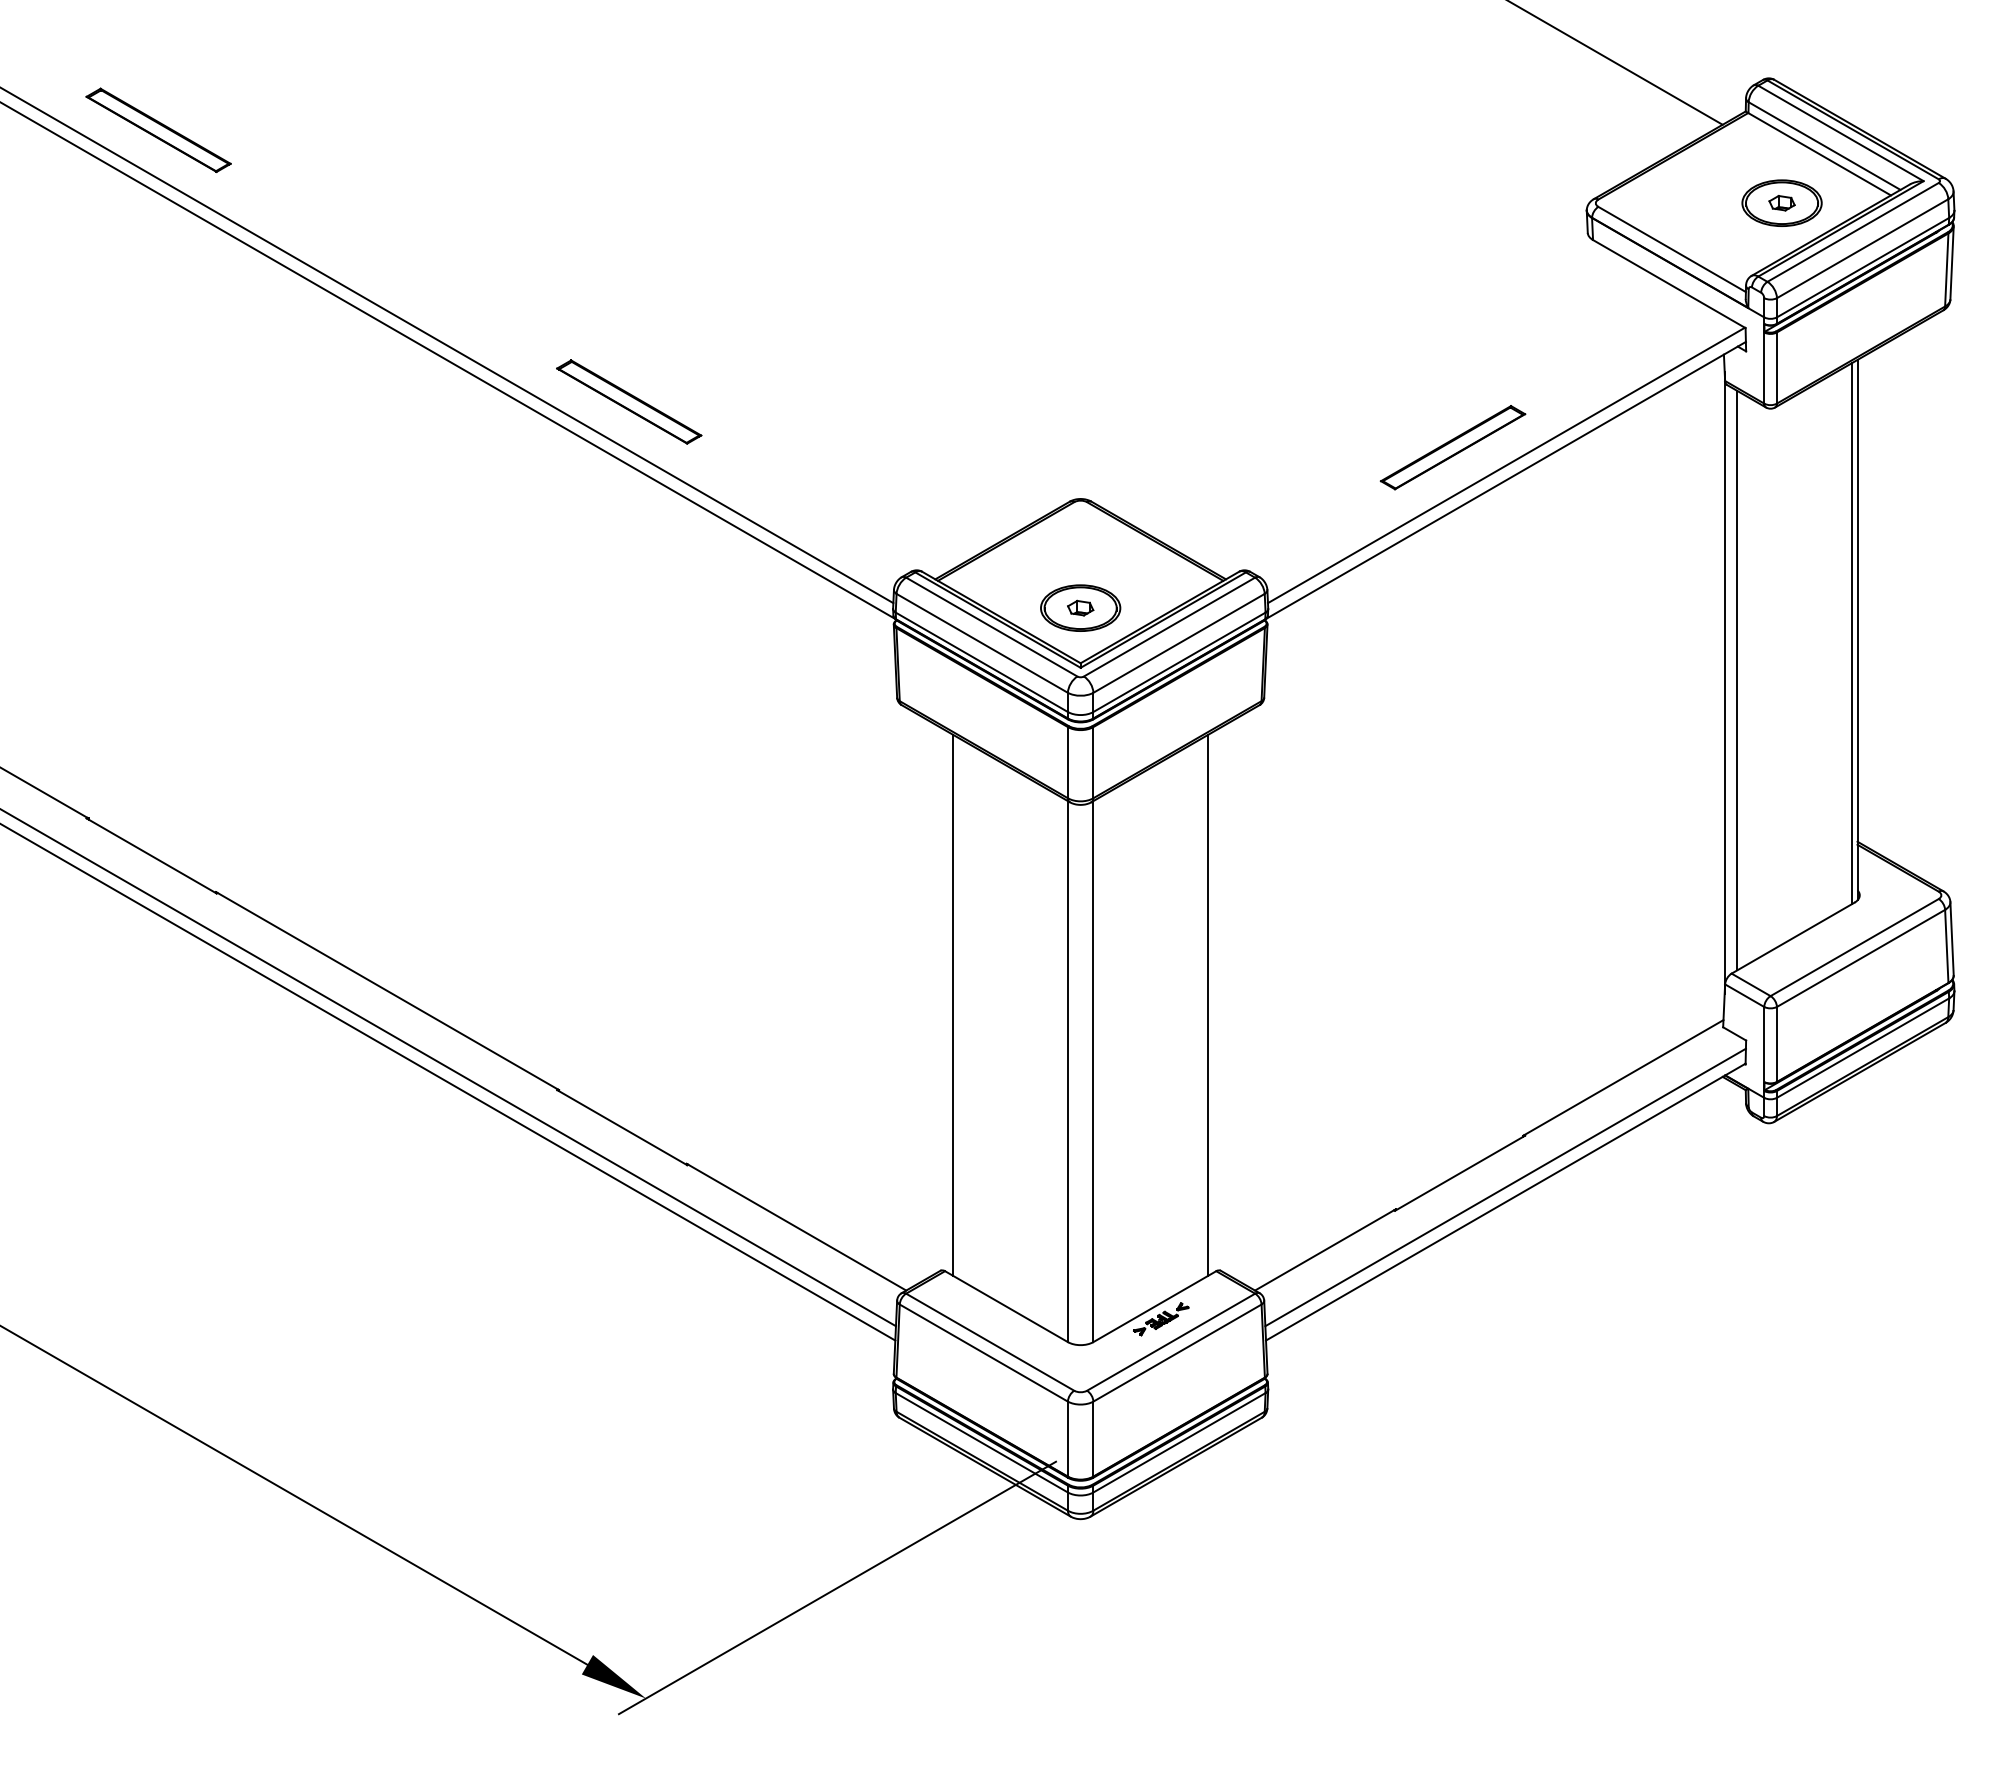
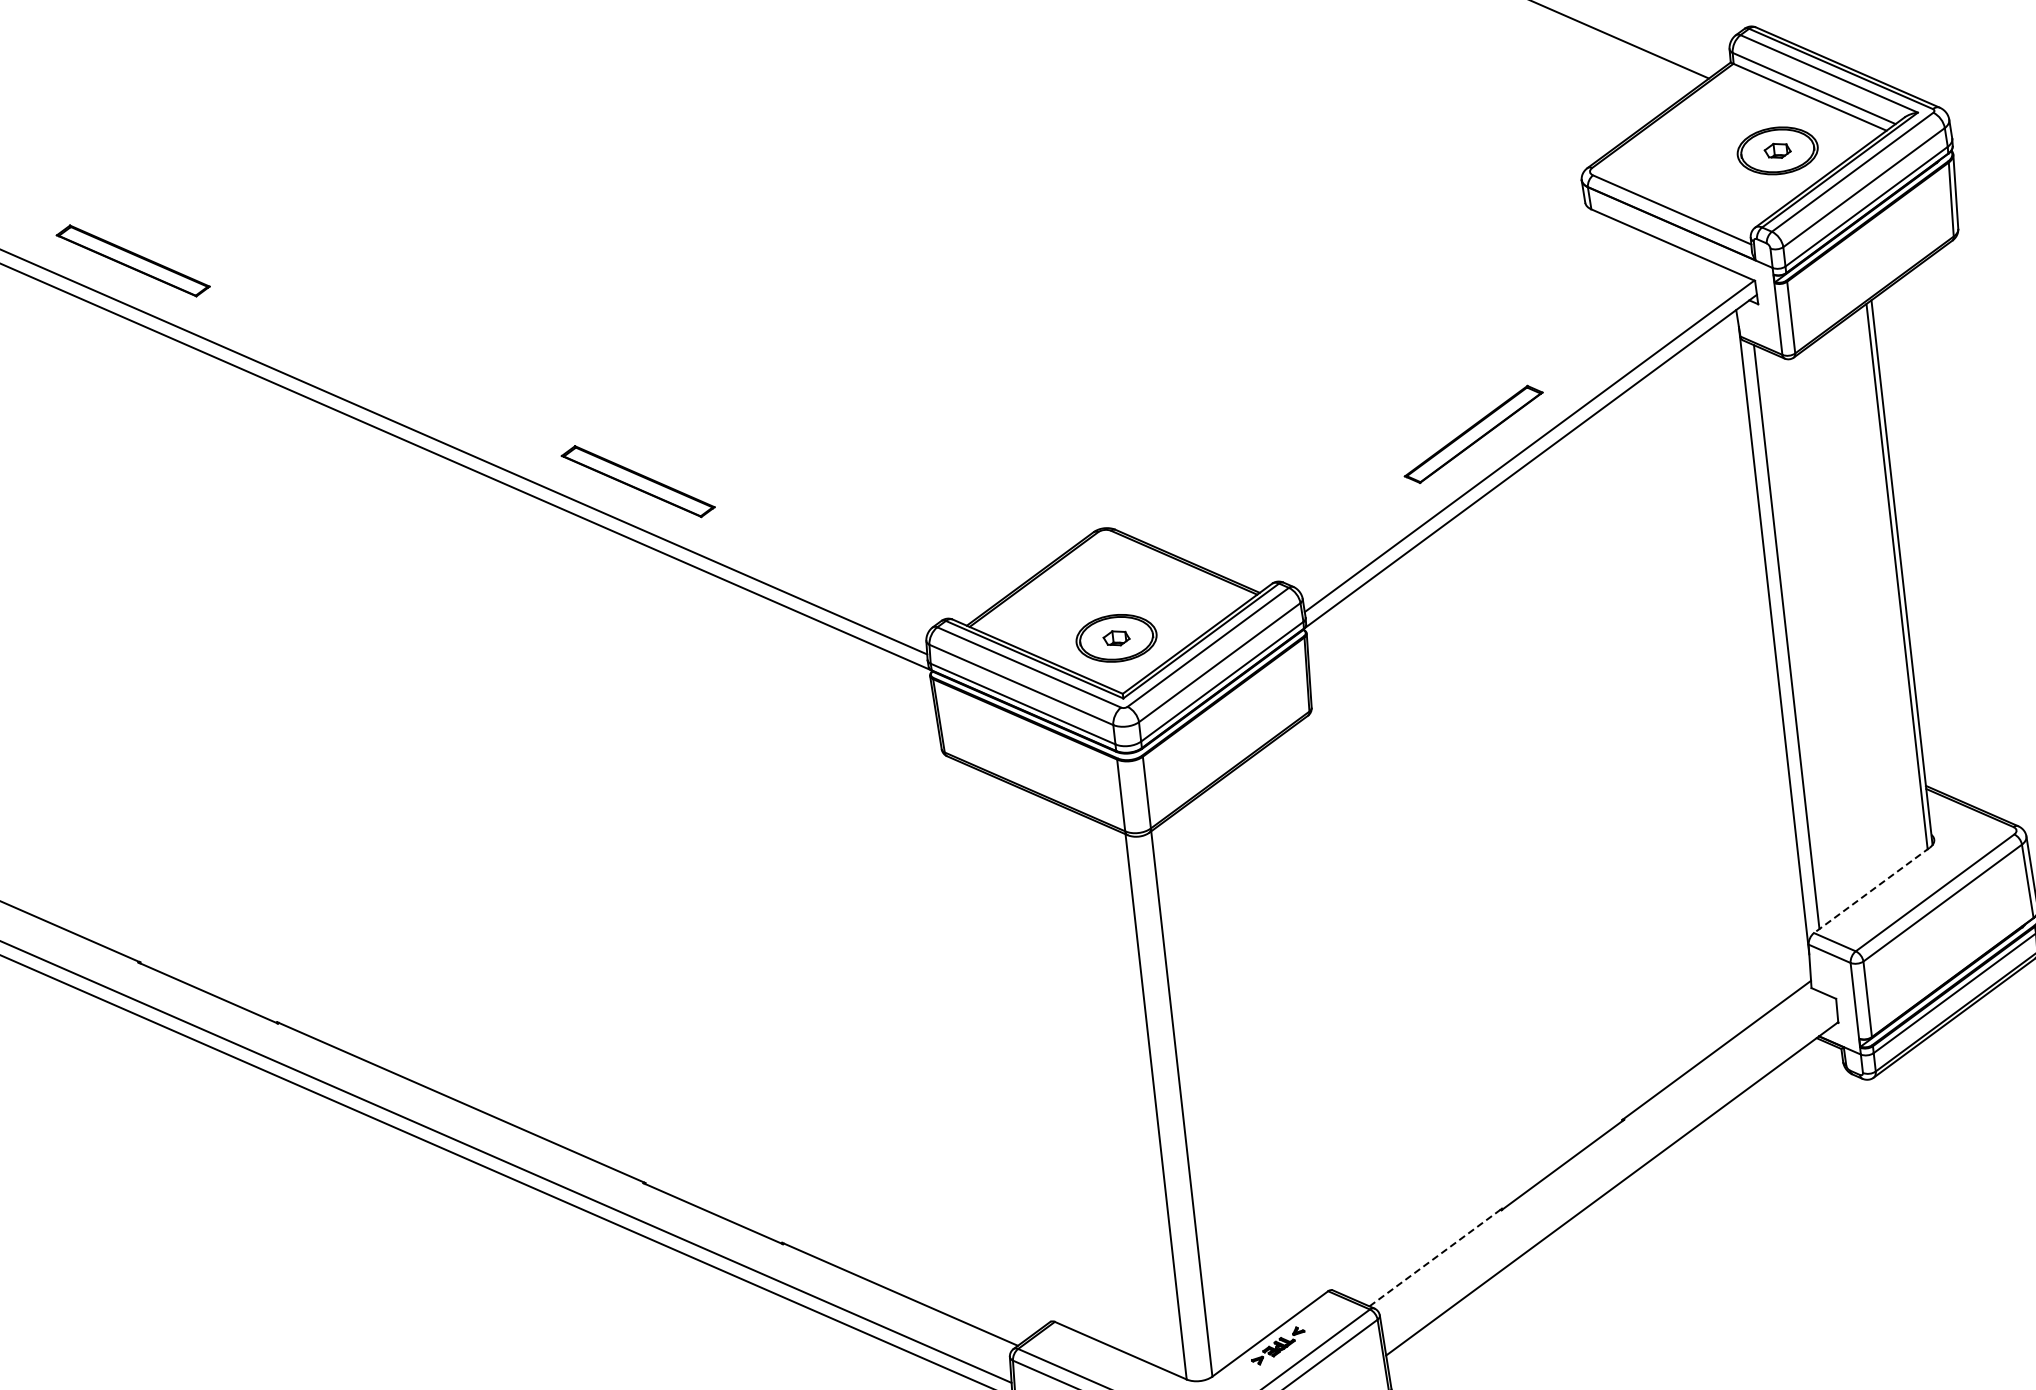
line: (1793, 938) -> (1872, 890), solid -> dashed
line: (953, 1004) -> (1033, 1052), removed
line: (1208, 1004) -> (1290, 1023), removed
line: (1505, 1187) -> (1610, 1174), removed
line: (1325, 1249) -> (1435, 1257), solid -> dashed

